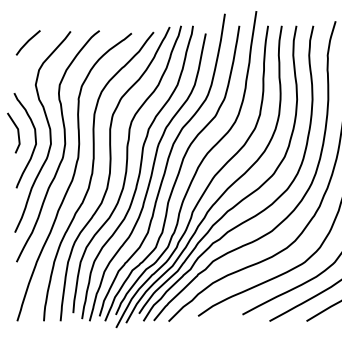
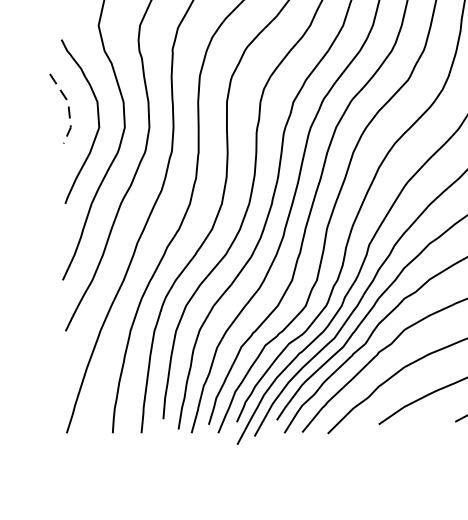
line: (18, 132) -> (68, 107), solid -> dashed

